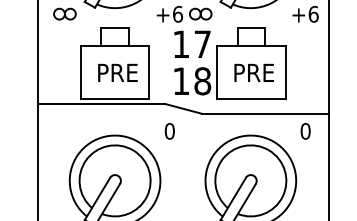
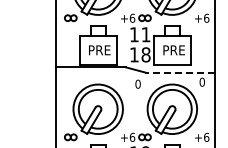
text: (201, 43) -> (145, 34), 17 -> 11
line: (265, 113) -> (180, 72), solid -> dashed
text: (168, 130) -> (137, 83), moved

